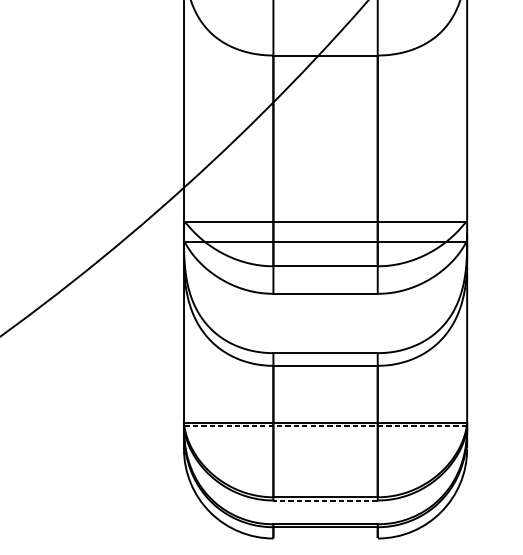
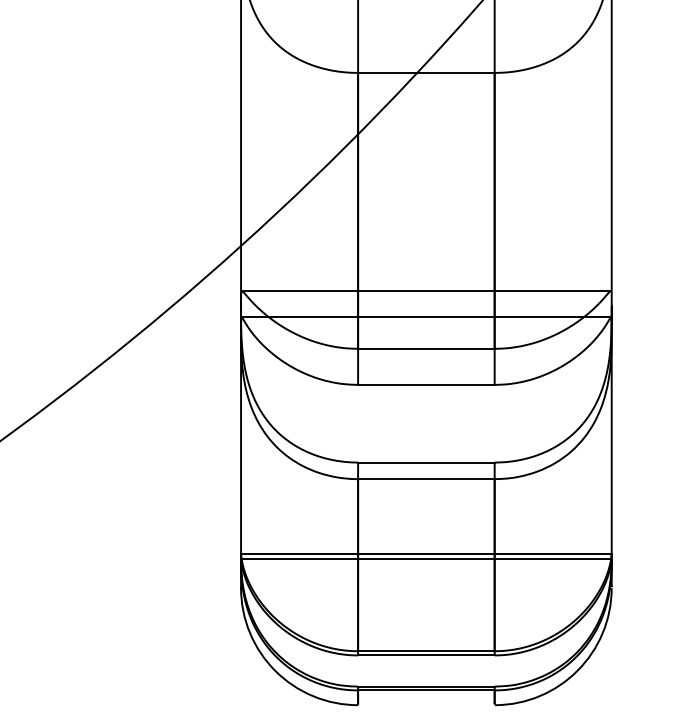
line: (324, 426) -> (425, 558), dashed -> solid
line: (324, 500) -> (425, 655), dashed -> solid

